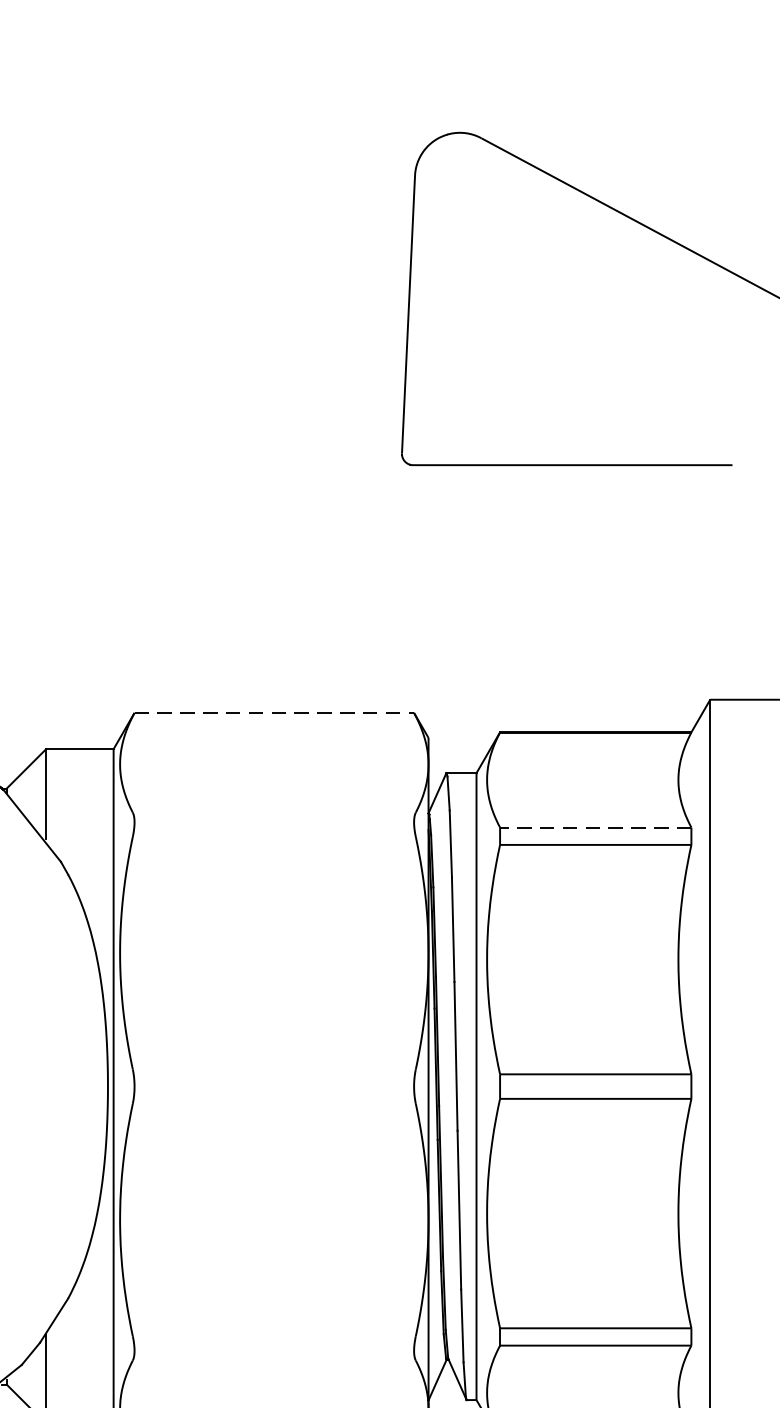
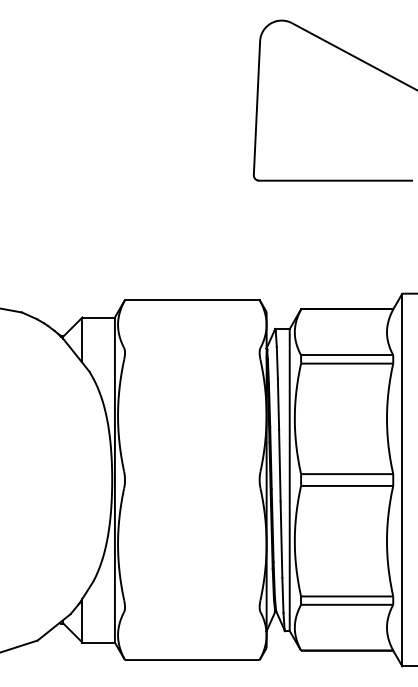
line: (274, 713) -> (192, 300), dashed -> solid
line: (594, 828) -> (346, 355), dashed -> solid

